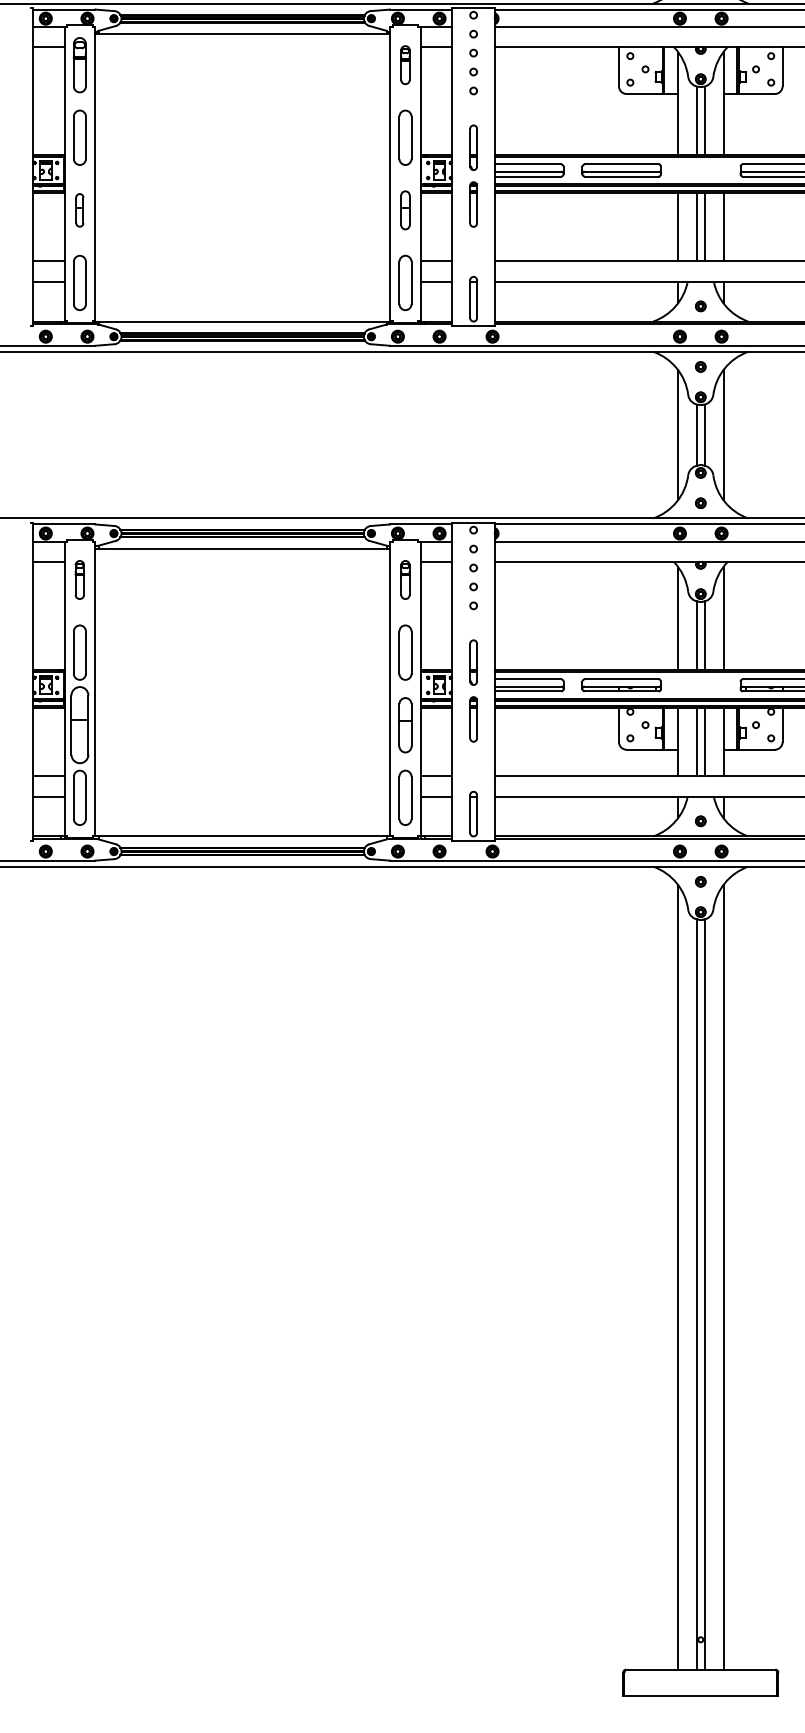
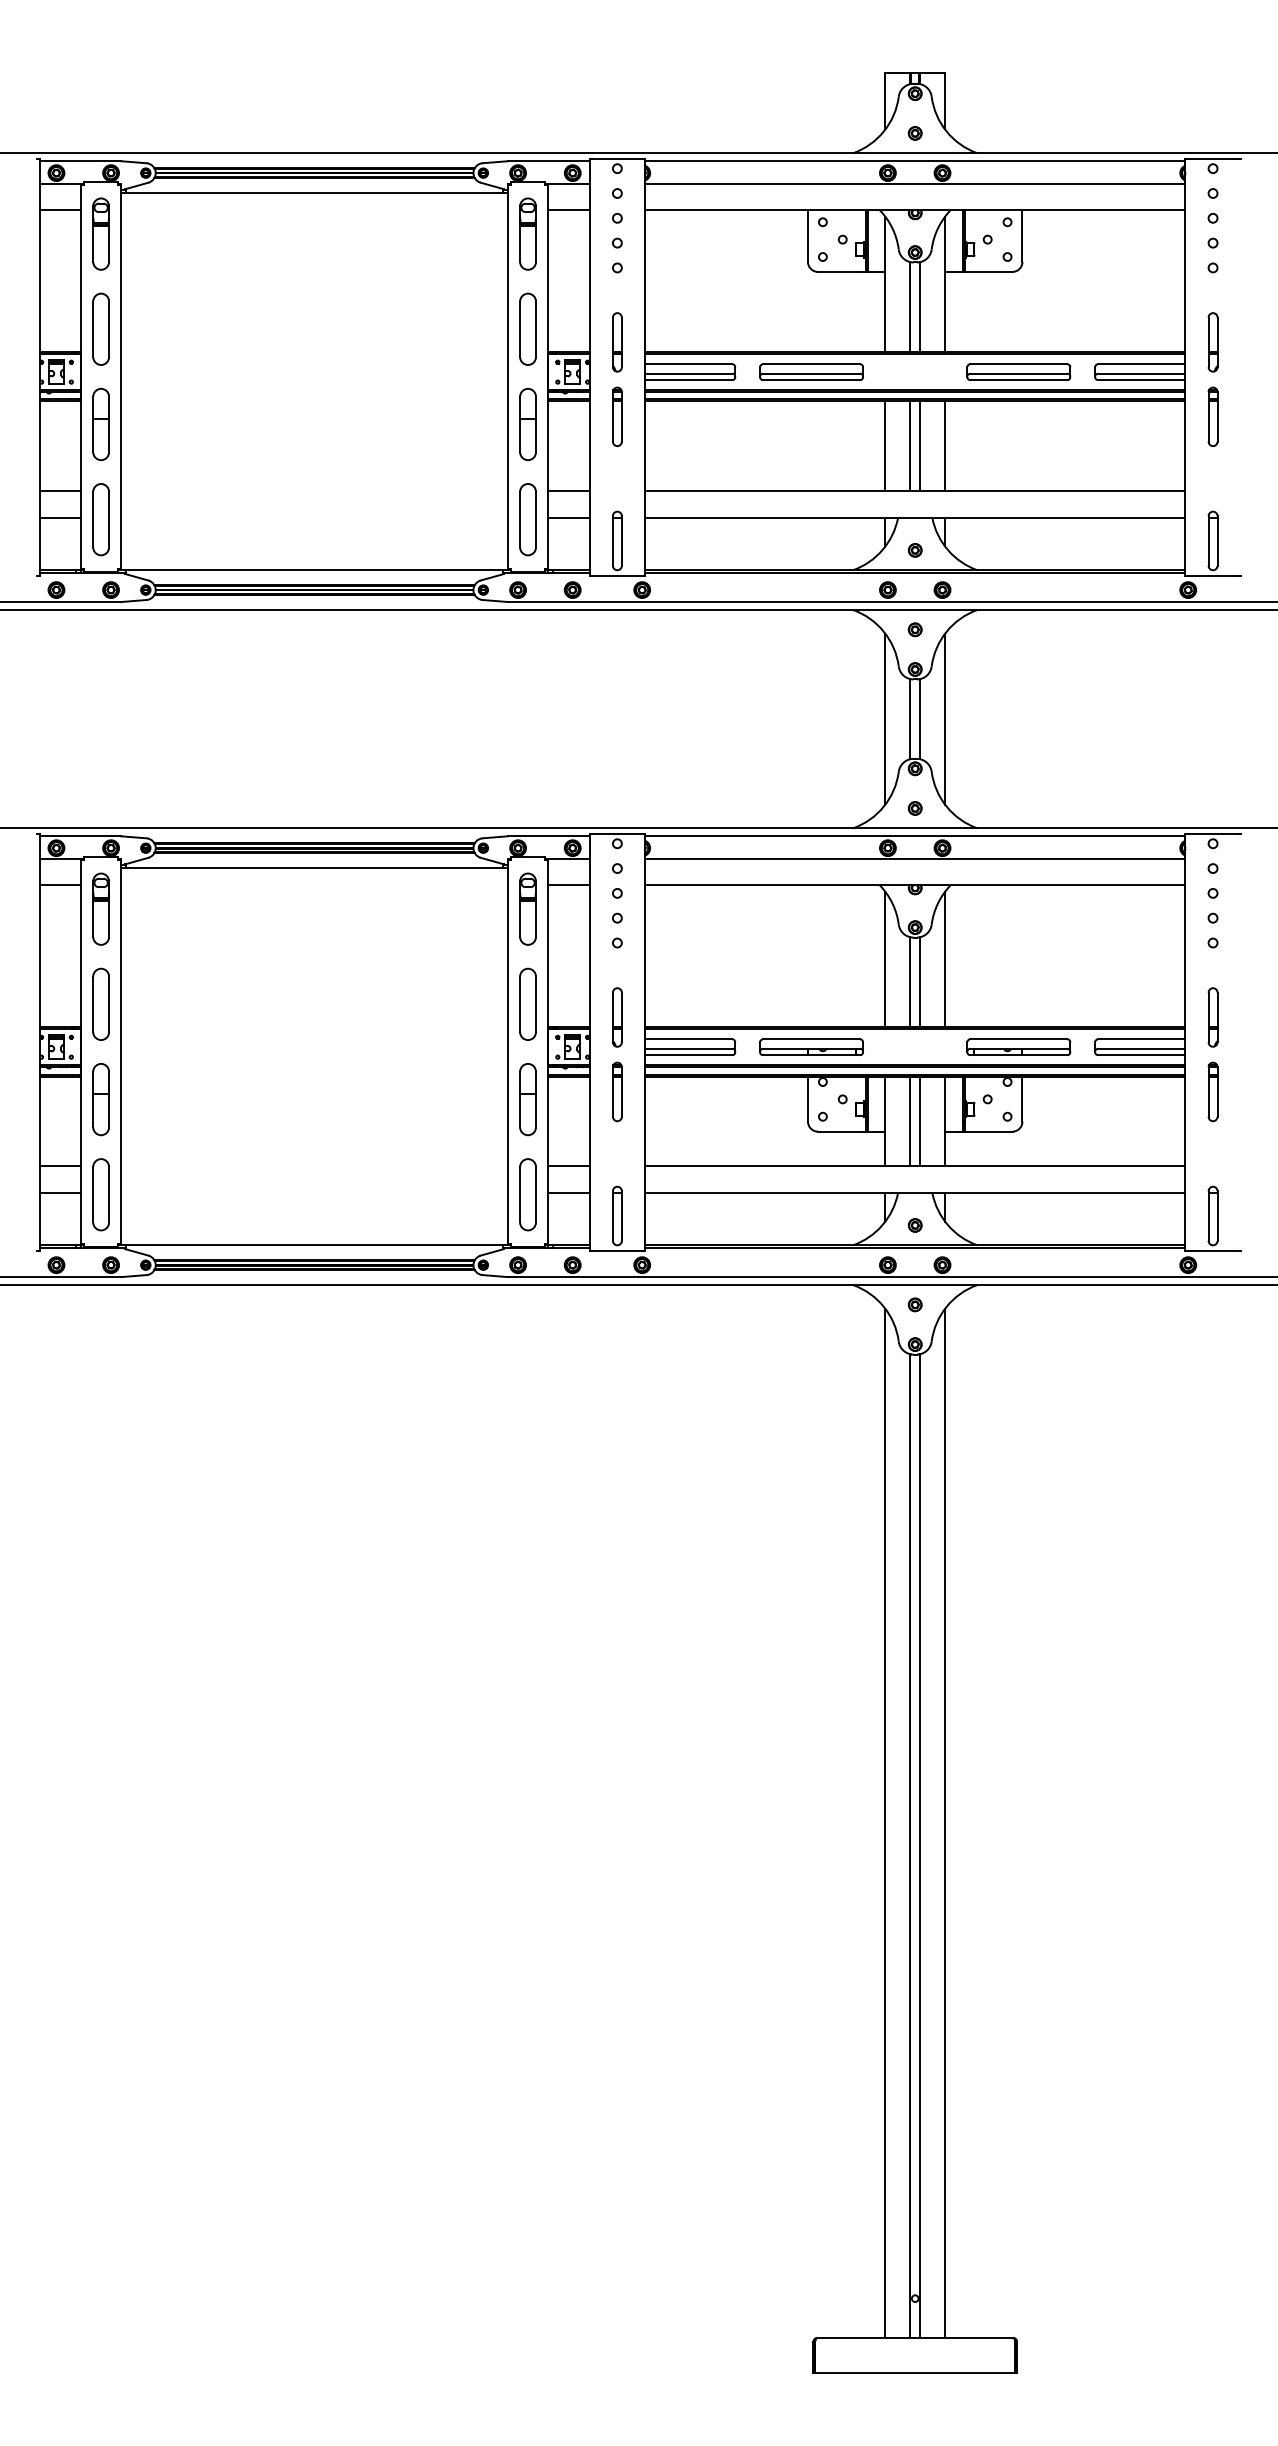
part: (405, 64) -> (527, 233), size x1.43
part: (79, 210) -> (100, 424), size x1.67
part: (405, 210) -> (527, 424), size x1.43
part: (79, 579) -> (100, 908), size x1.43
part: (405, 579) -> (527, 908), size x1.43
part: (79, 725) -> (100, 1099), size x0.71

